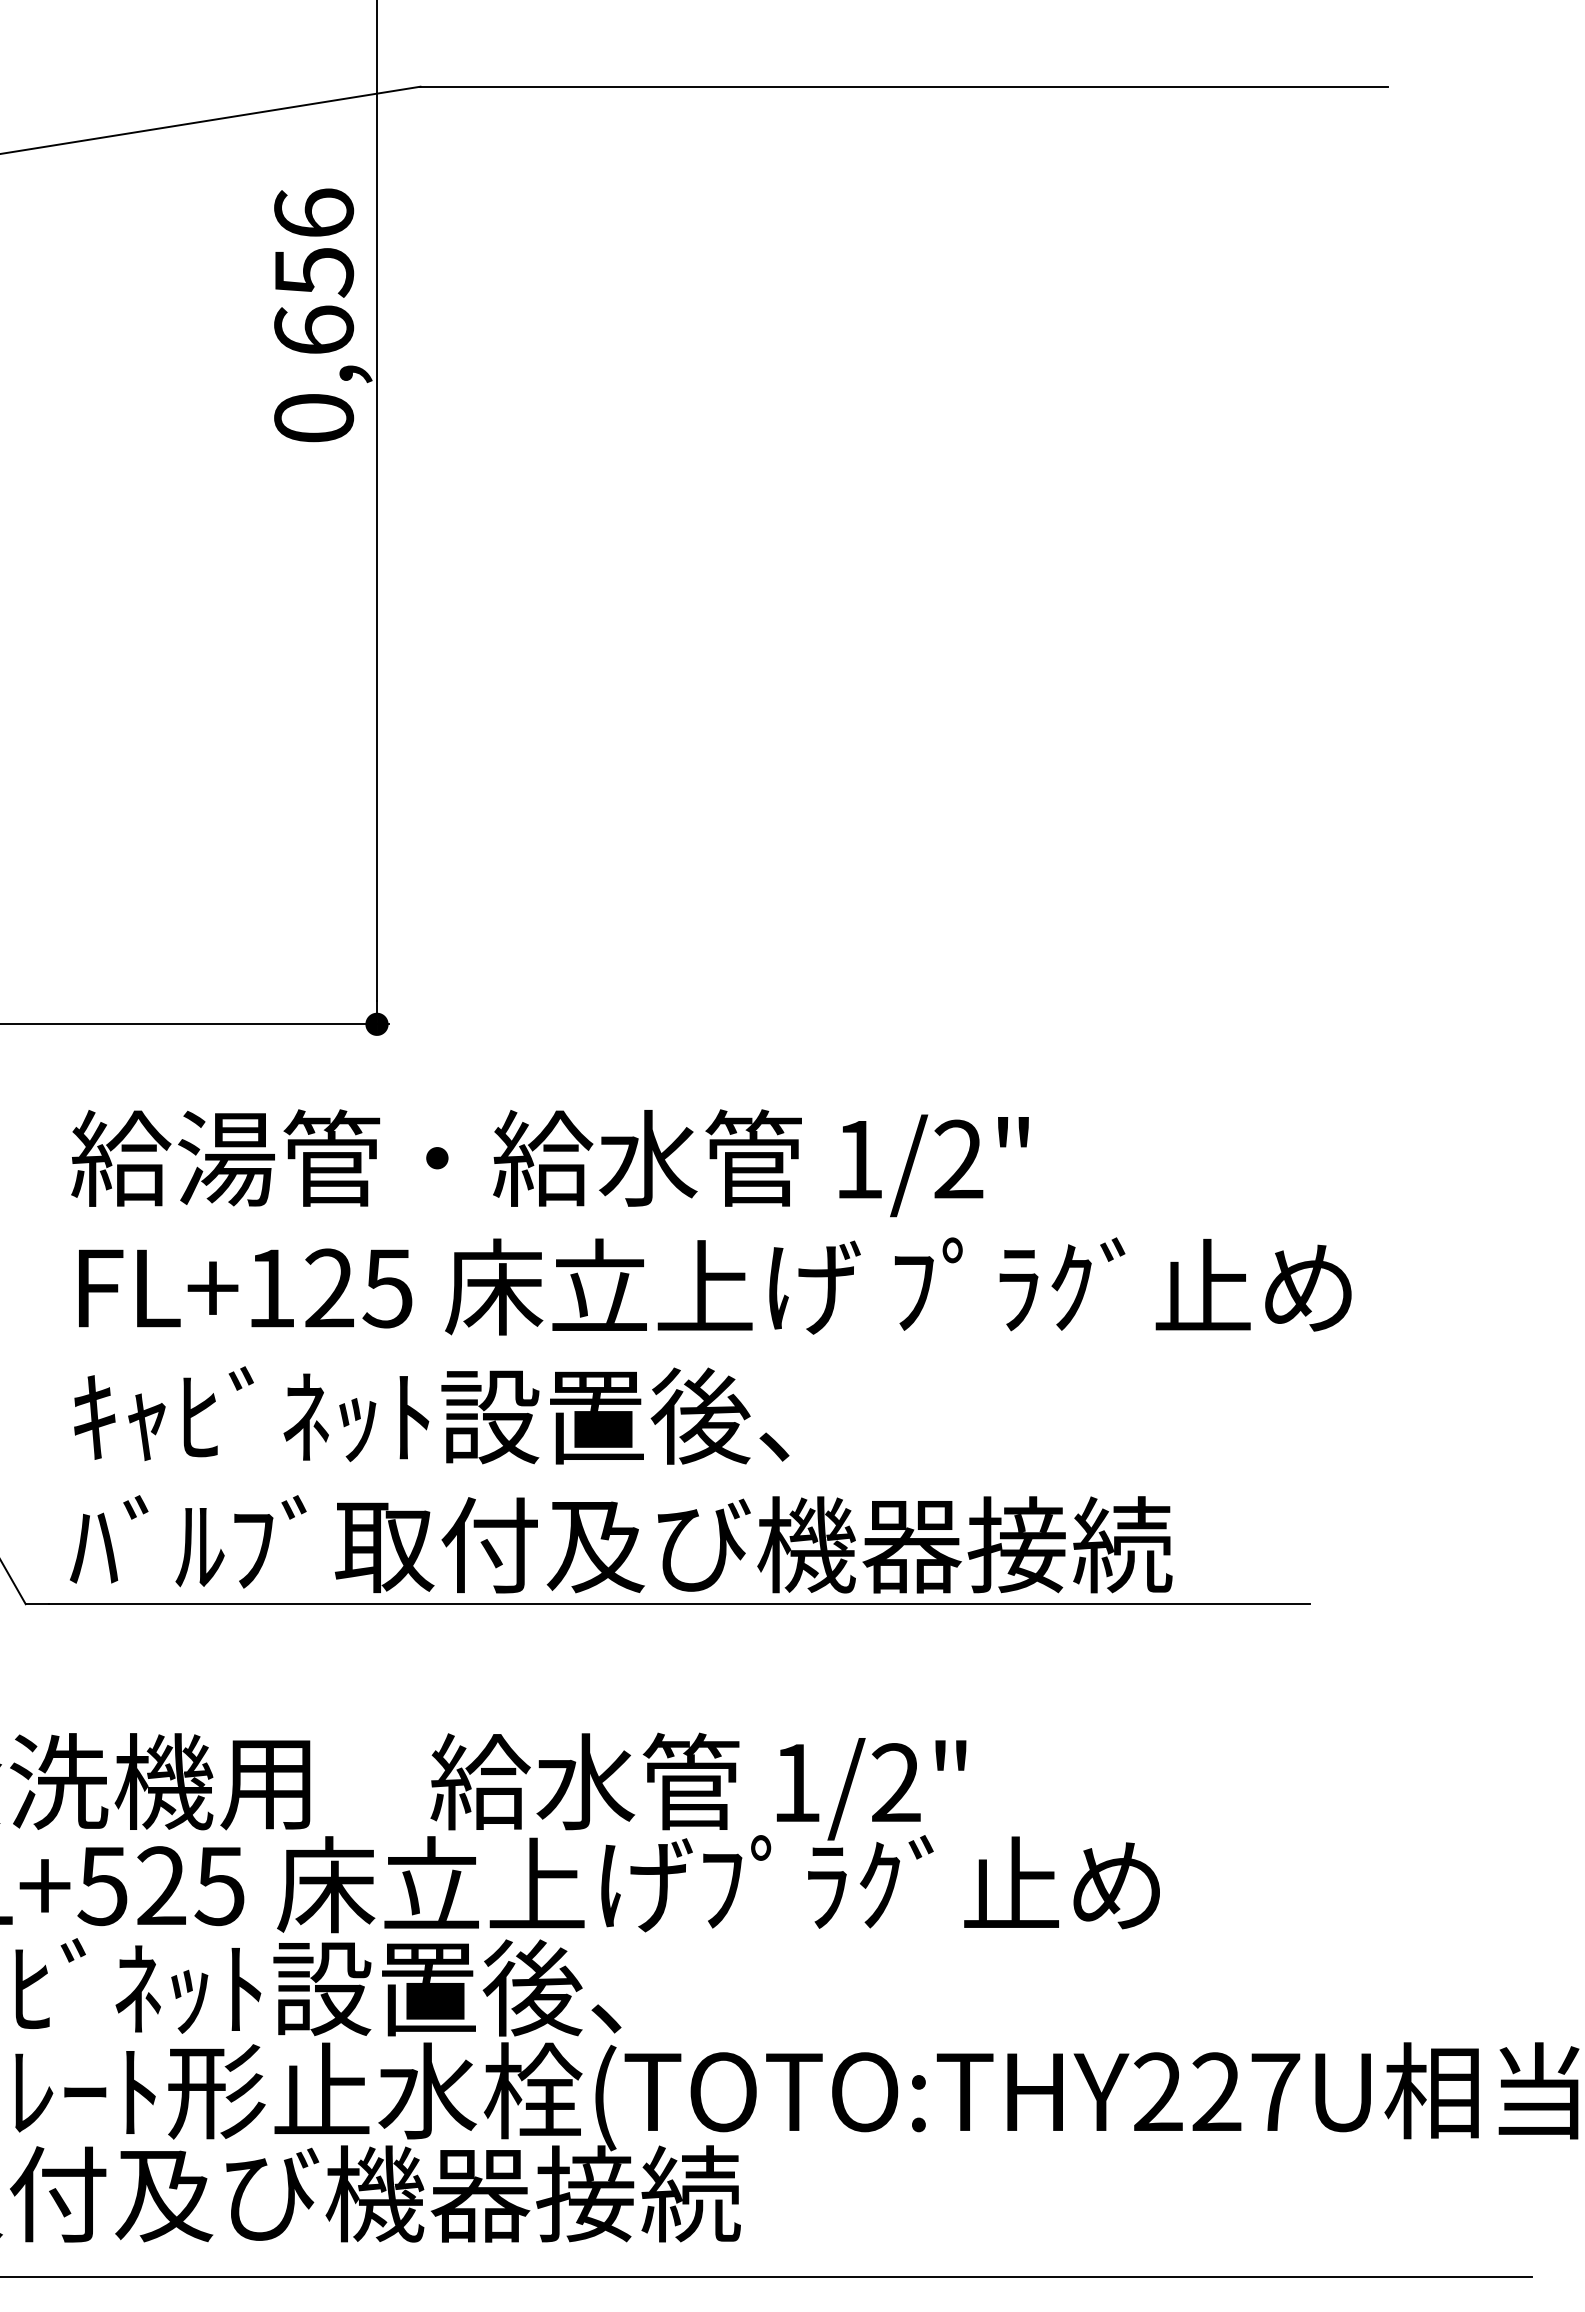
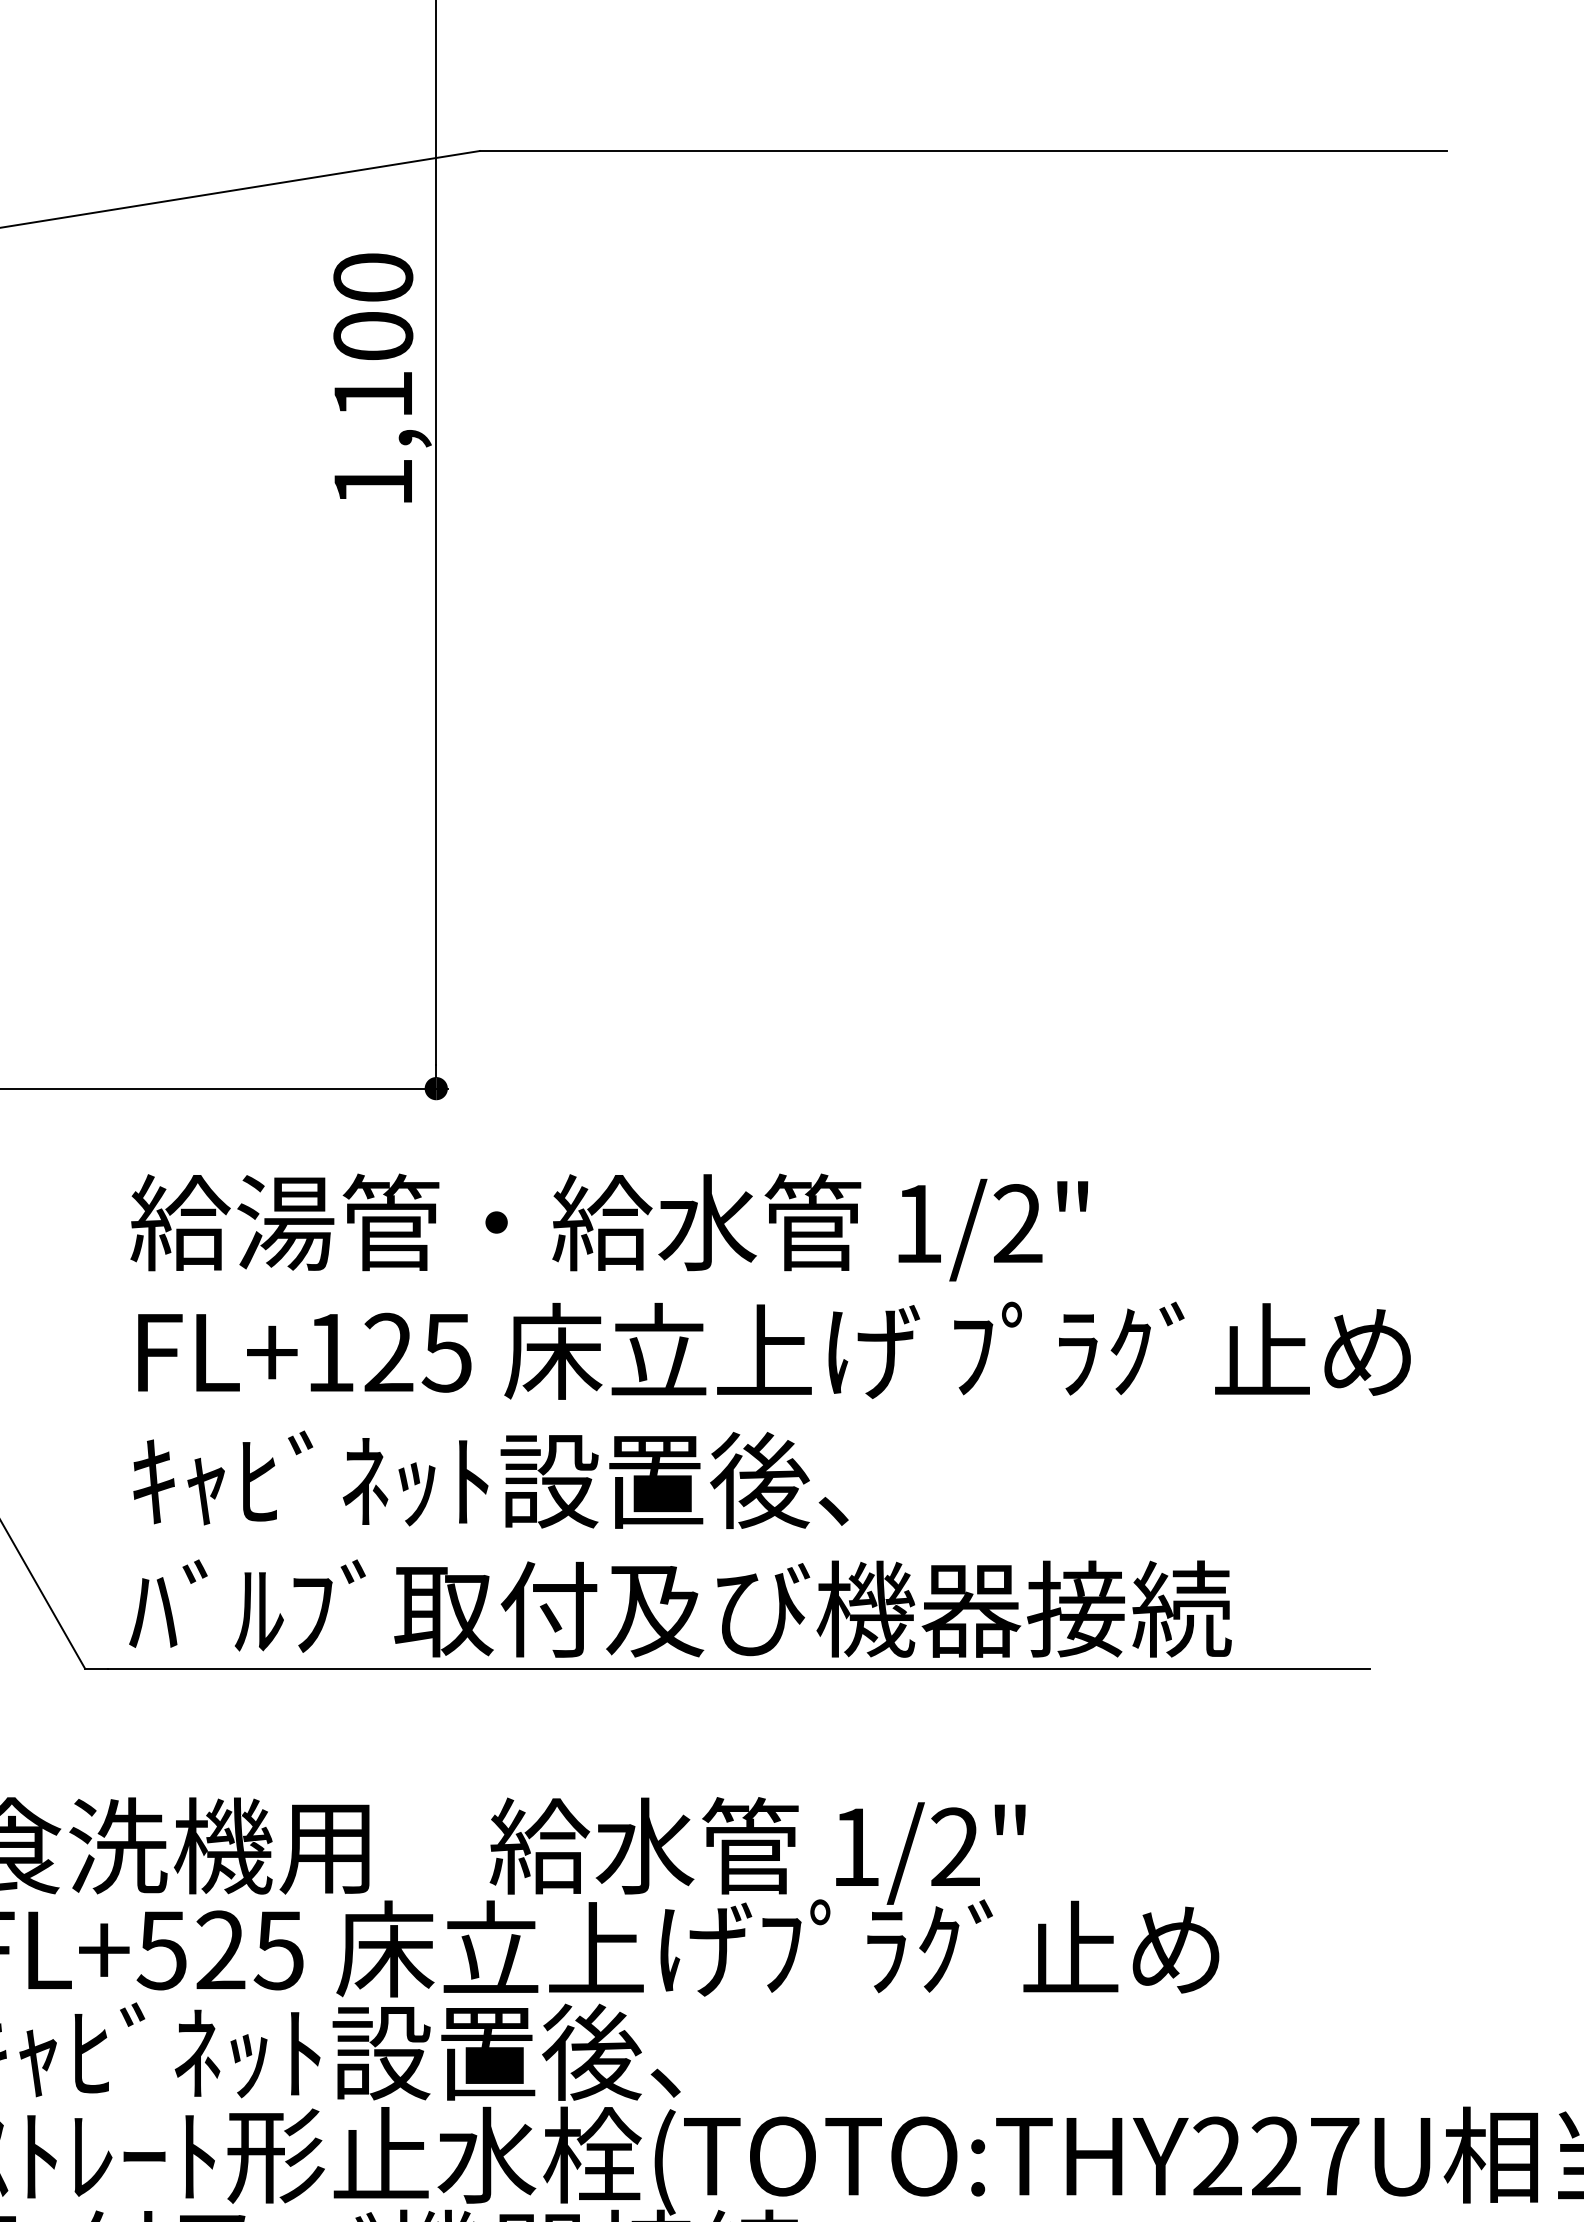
text: (314, 315) -> (373, 379), 0,656 -> 1,100

